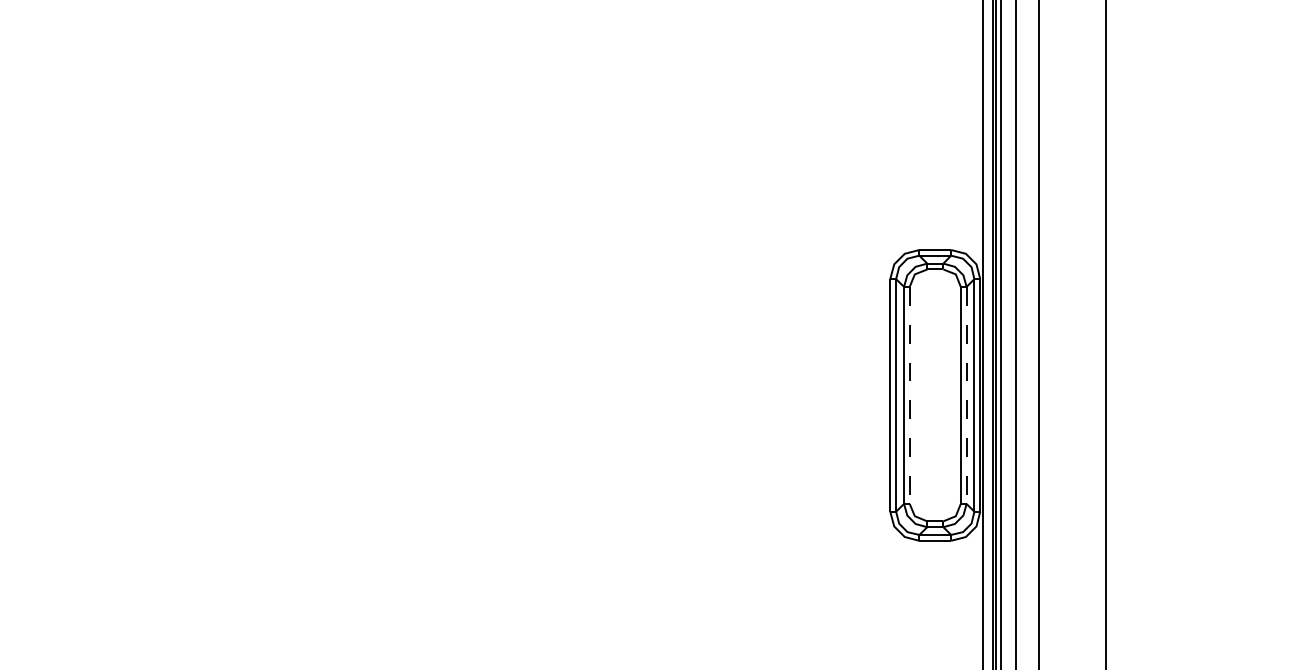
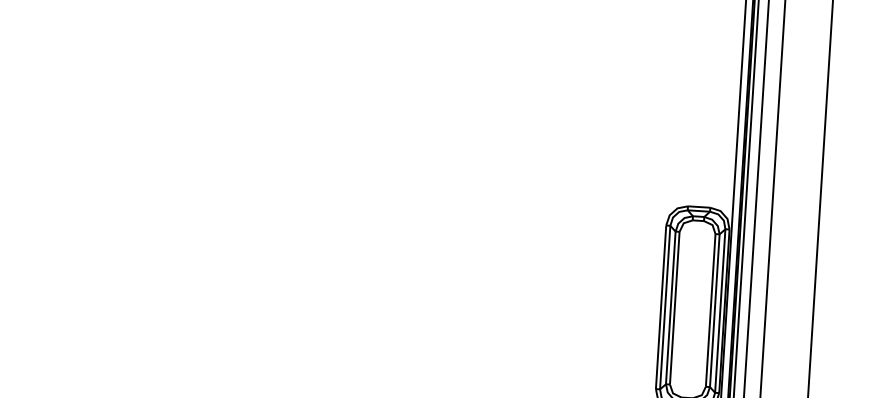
line: (909, 395) -> (674, 308), dashed -> solid
line: (966, 395) -> (714, 310), dashed -> solid

